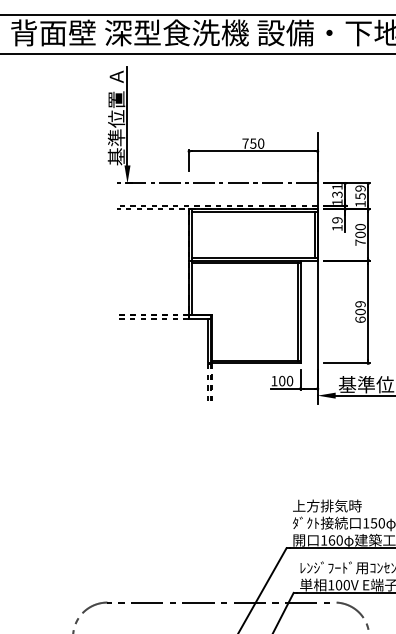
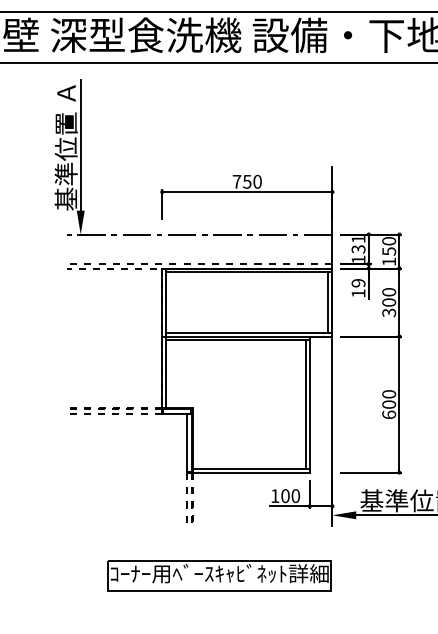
text: (360, 188) -> (389, 241), 159 -> 150
text: (360, 242) -> (389, 312), 700 -> 300
text: (360, 304) -> (389, 394), 609 -> 600
part: (232, 441) -> (219, 575), added

